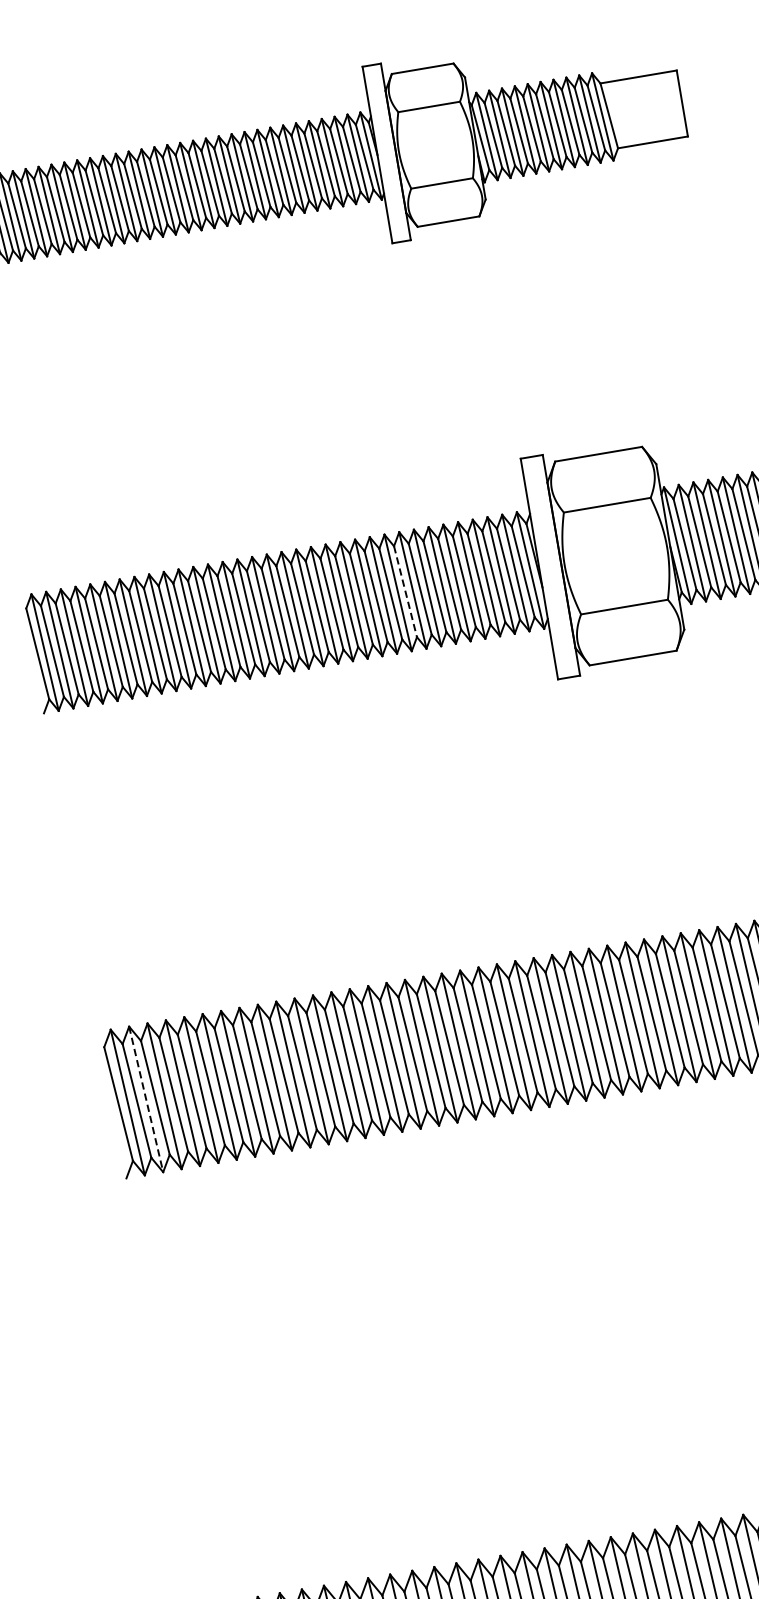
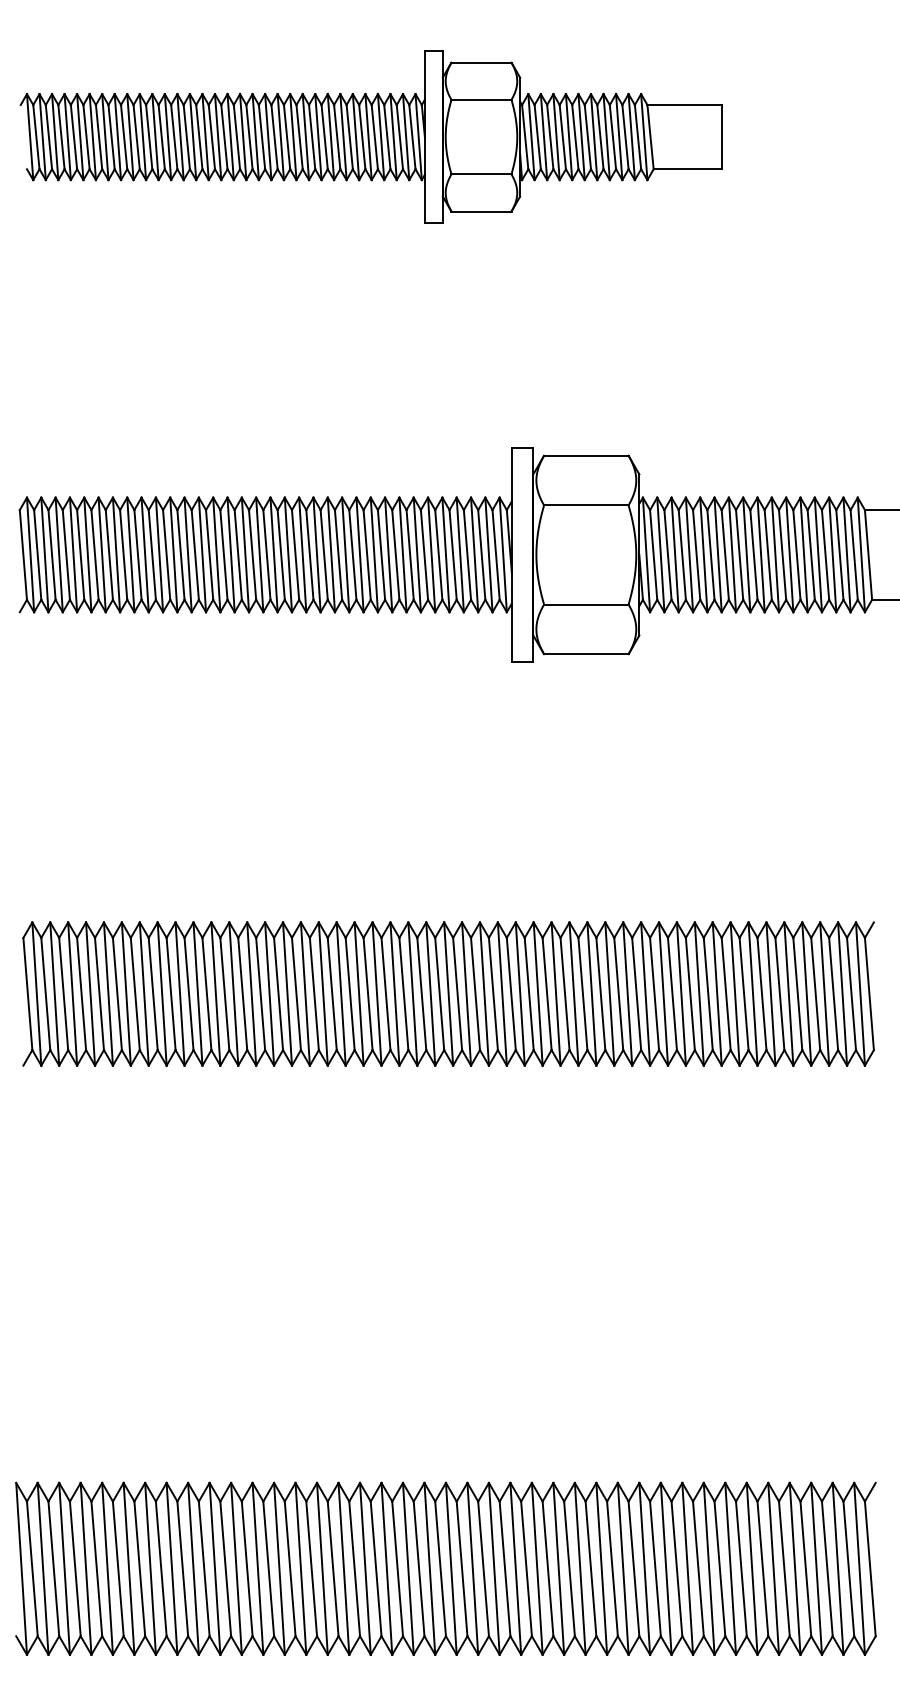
line: (405, 592) -> (381, 555), dashed -> solid
line: (146, 1099) -> (54, 994), dashed -> solid

